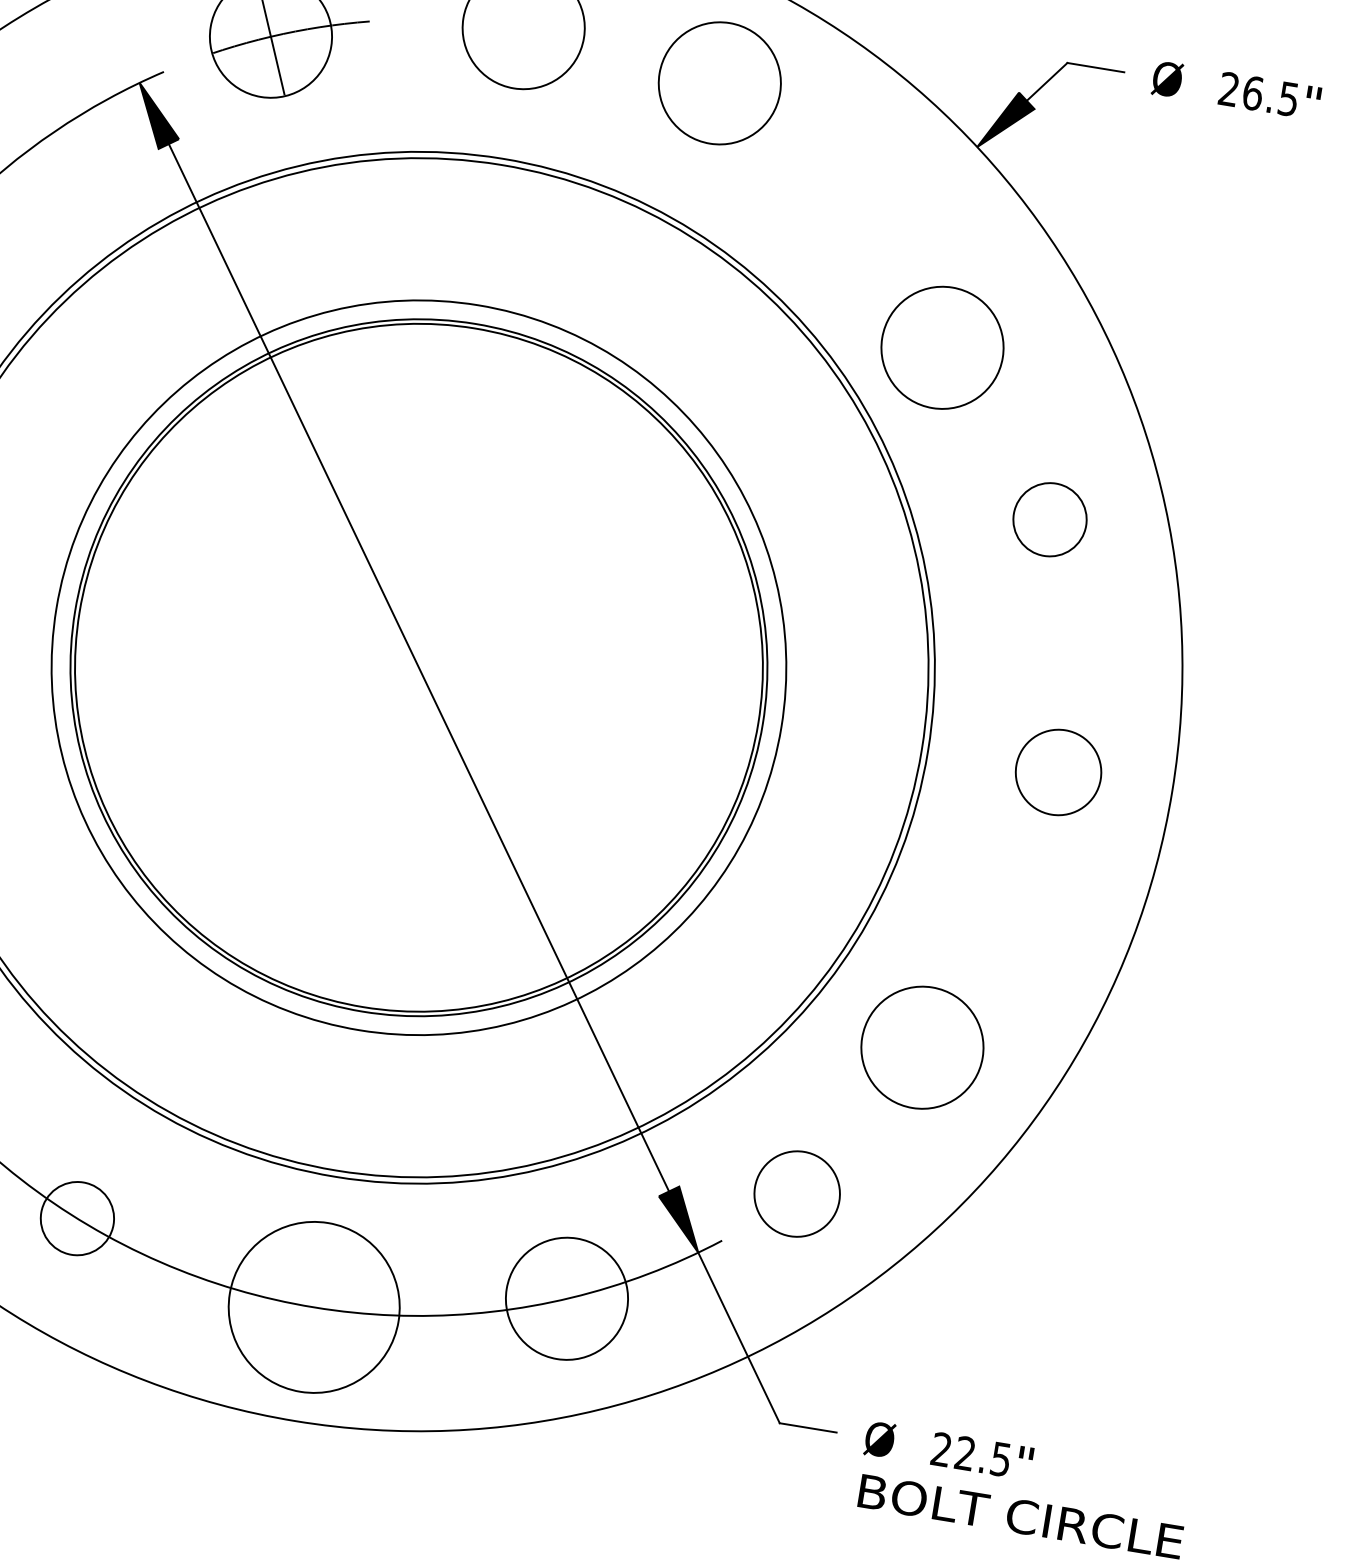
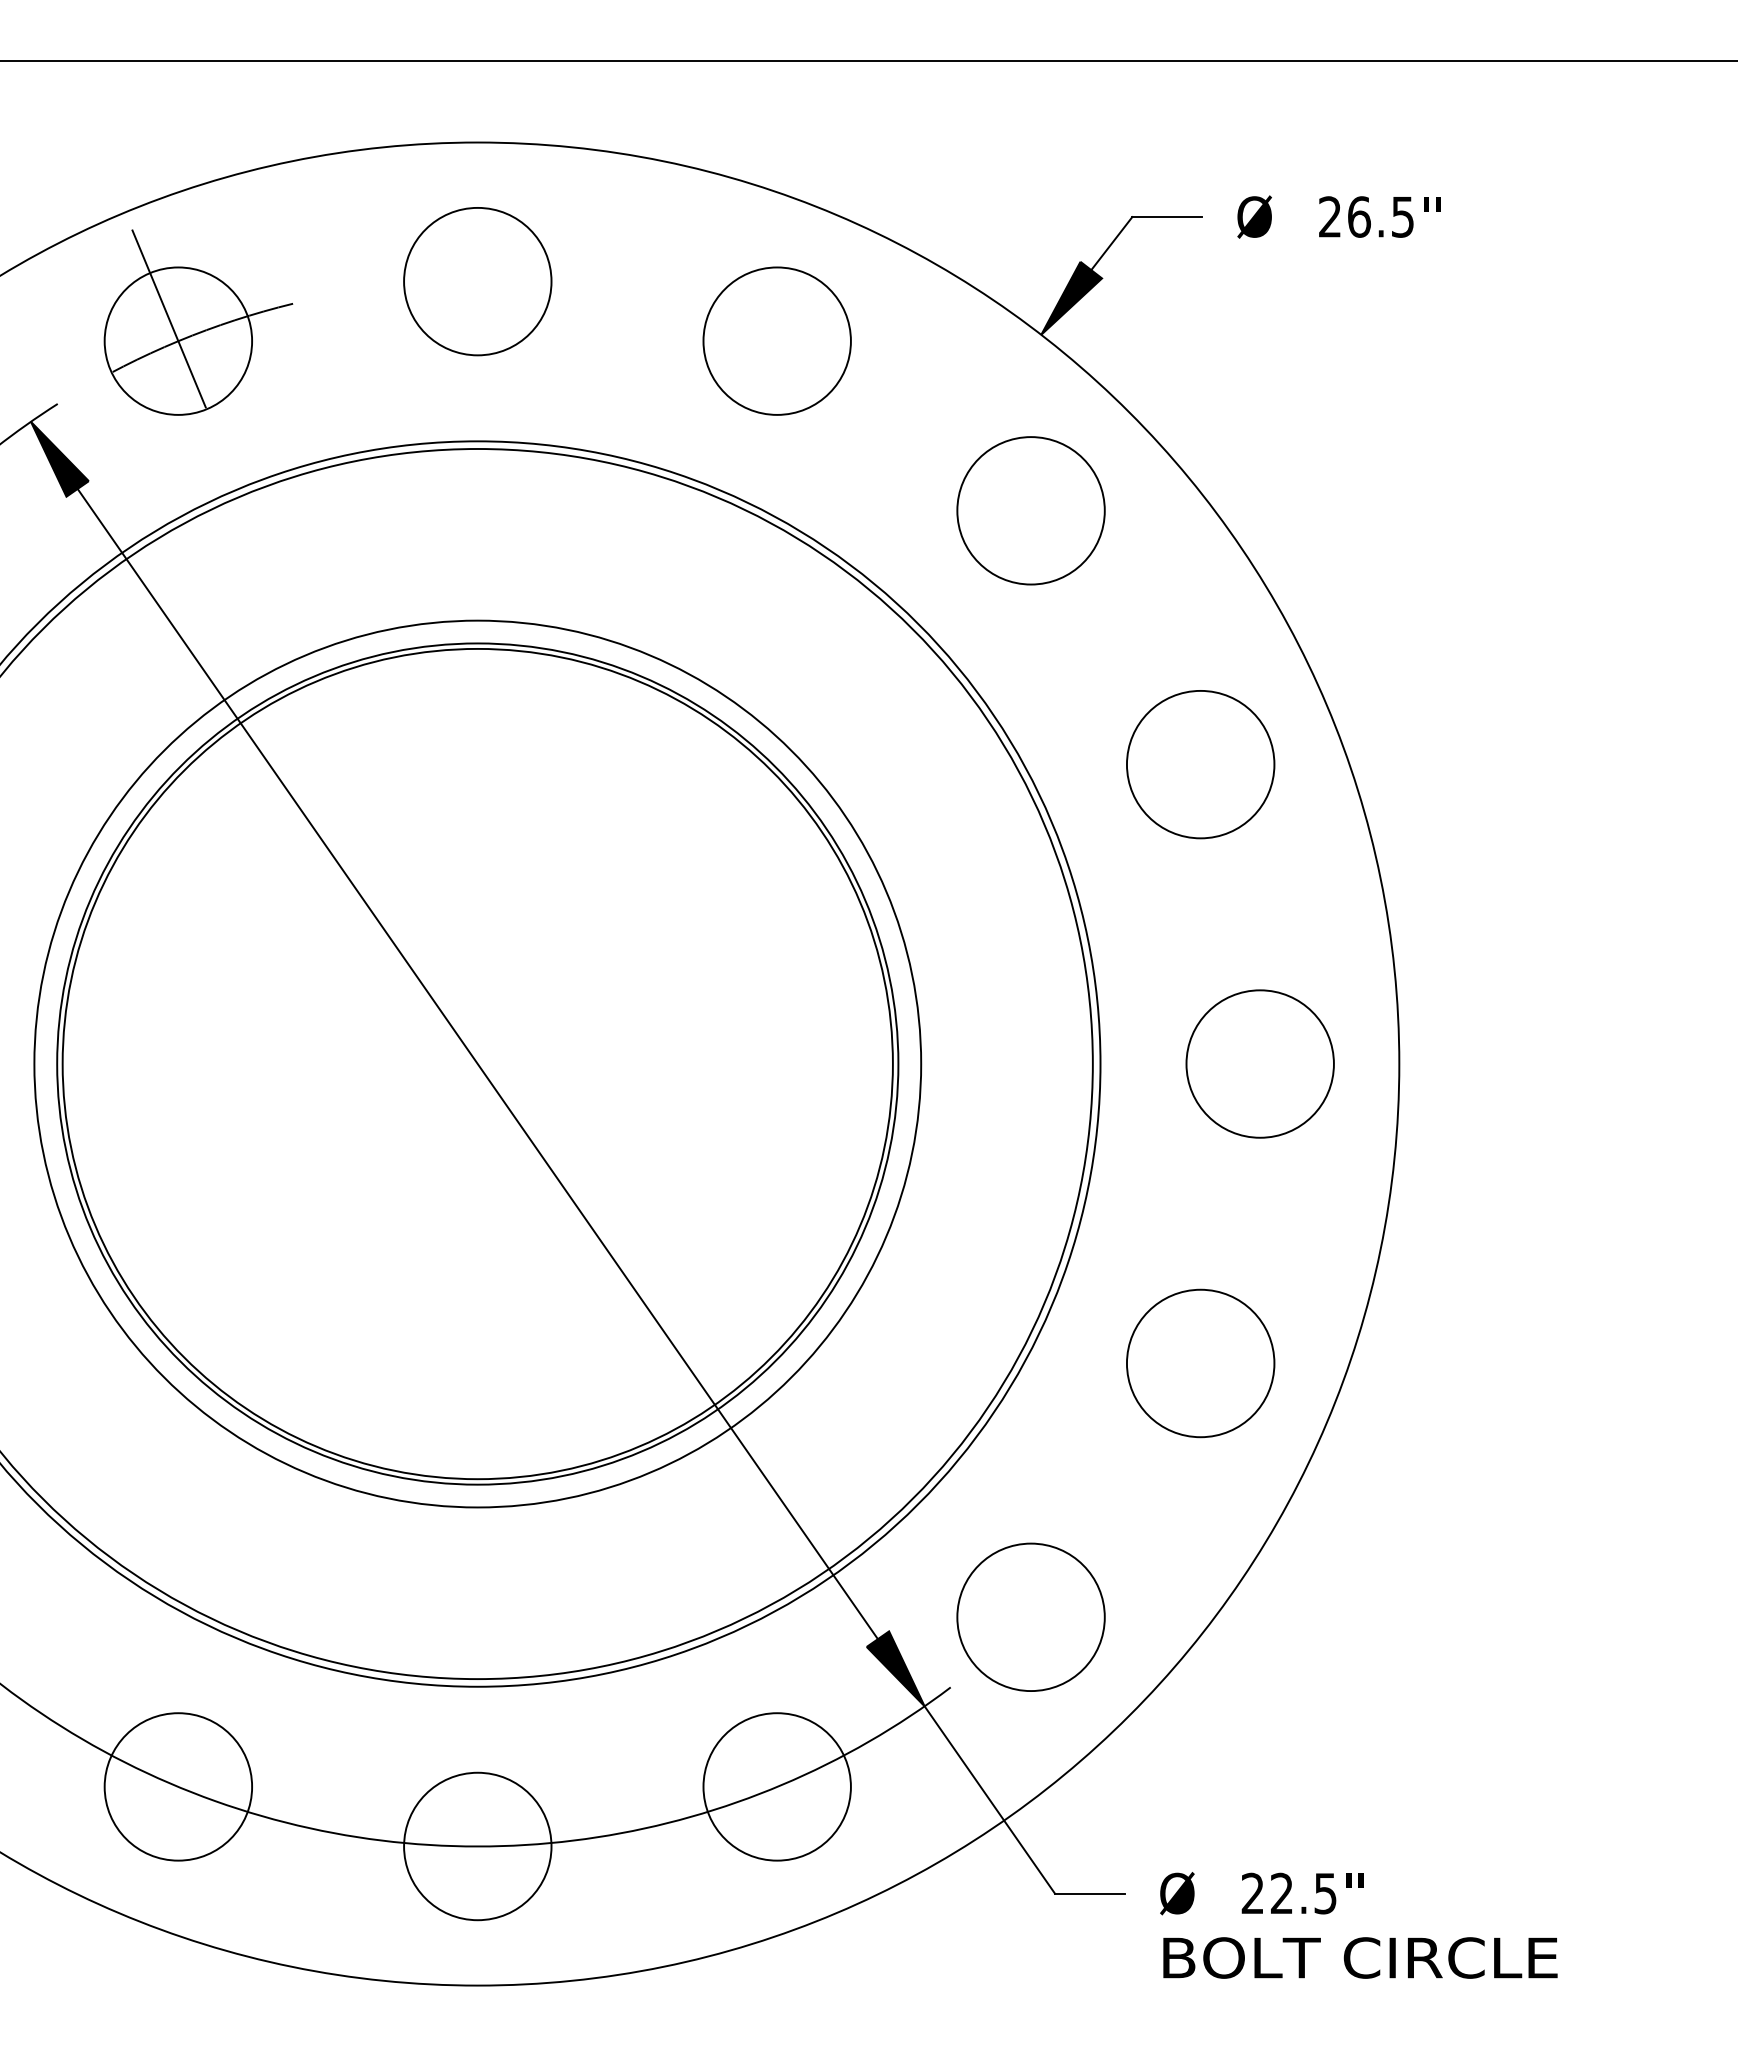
circle: (719, 82) -> (776, 340), moved
circle: (942, 347) -> (1030, 510), moved
circle: (1049, 519) -> (1200, 764), size x1.67
circle: (1058, 771) -> (1259, 1063), size x1.43
circle: (922, 1047) -> (1200, 1363), moved
circle: (796, 1193) -> (1030, 1616), size x1.43
circle: (77, 1218) -> (178, 1786), size x1.67
circle: (313, 1307) -> (477, 1846), size x0.71

